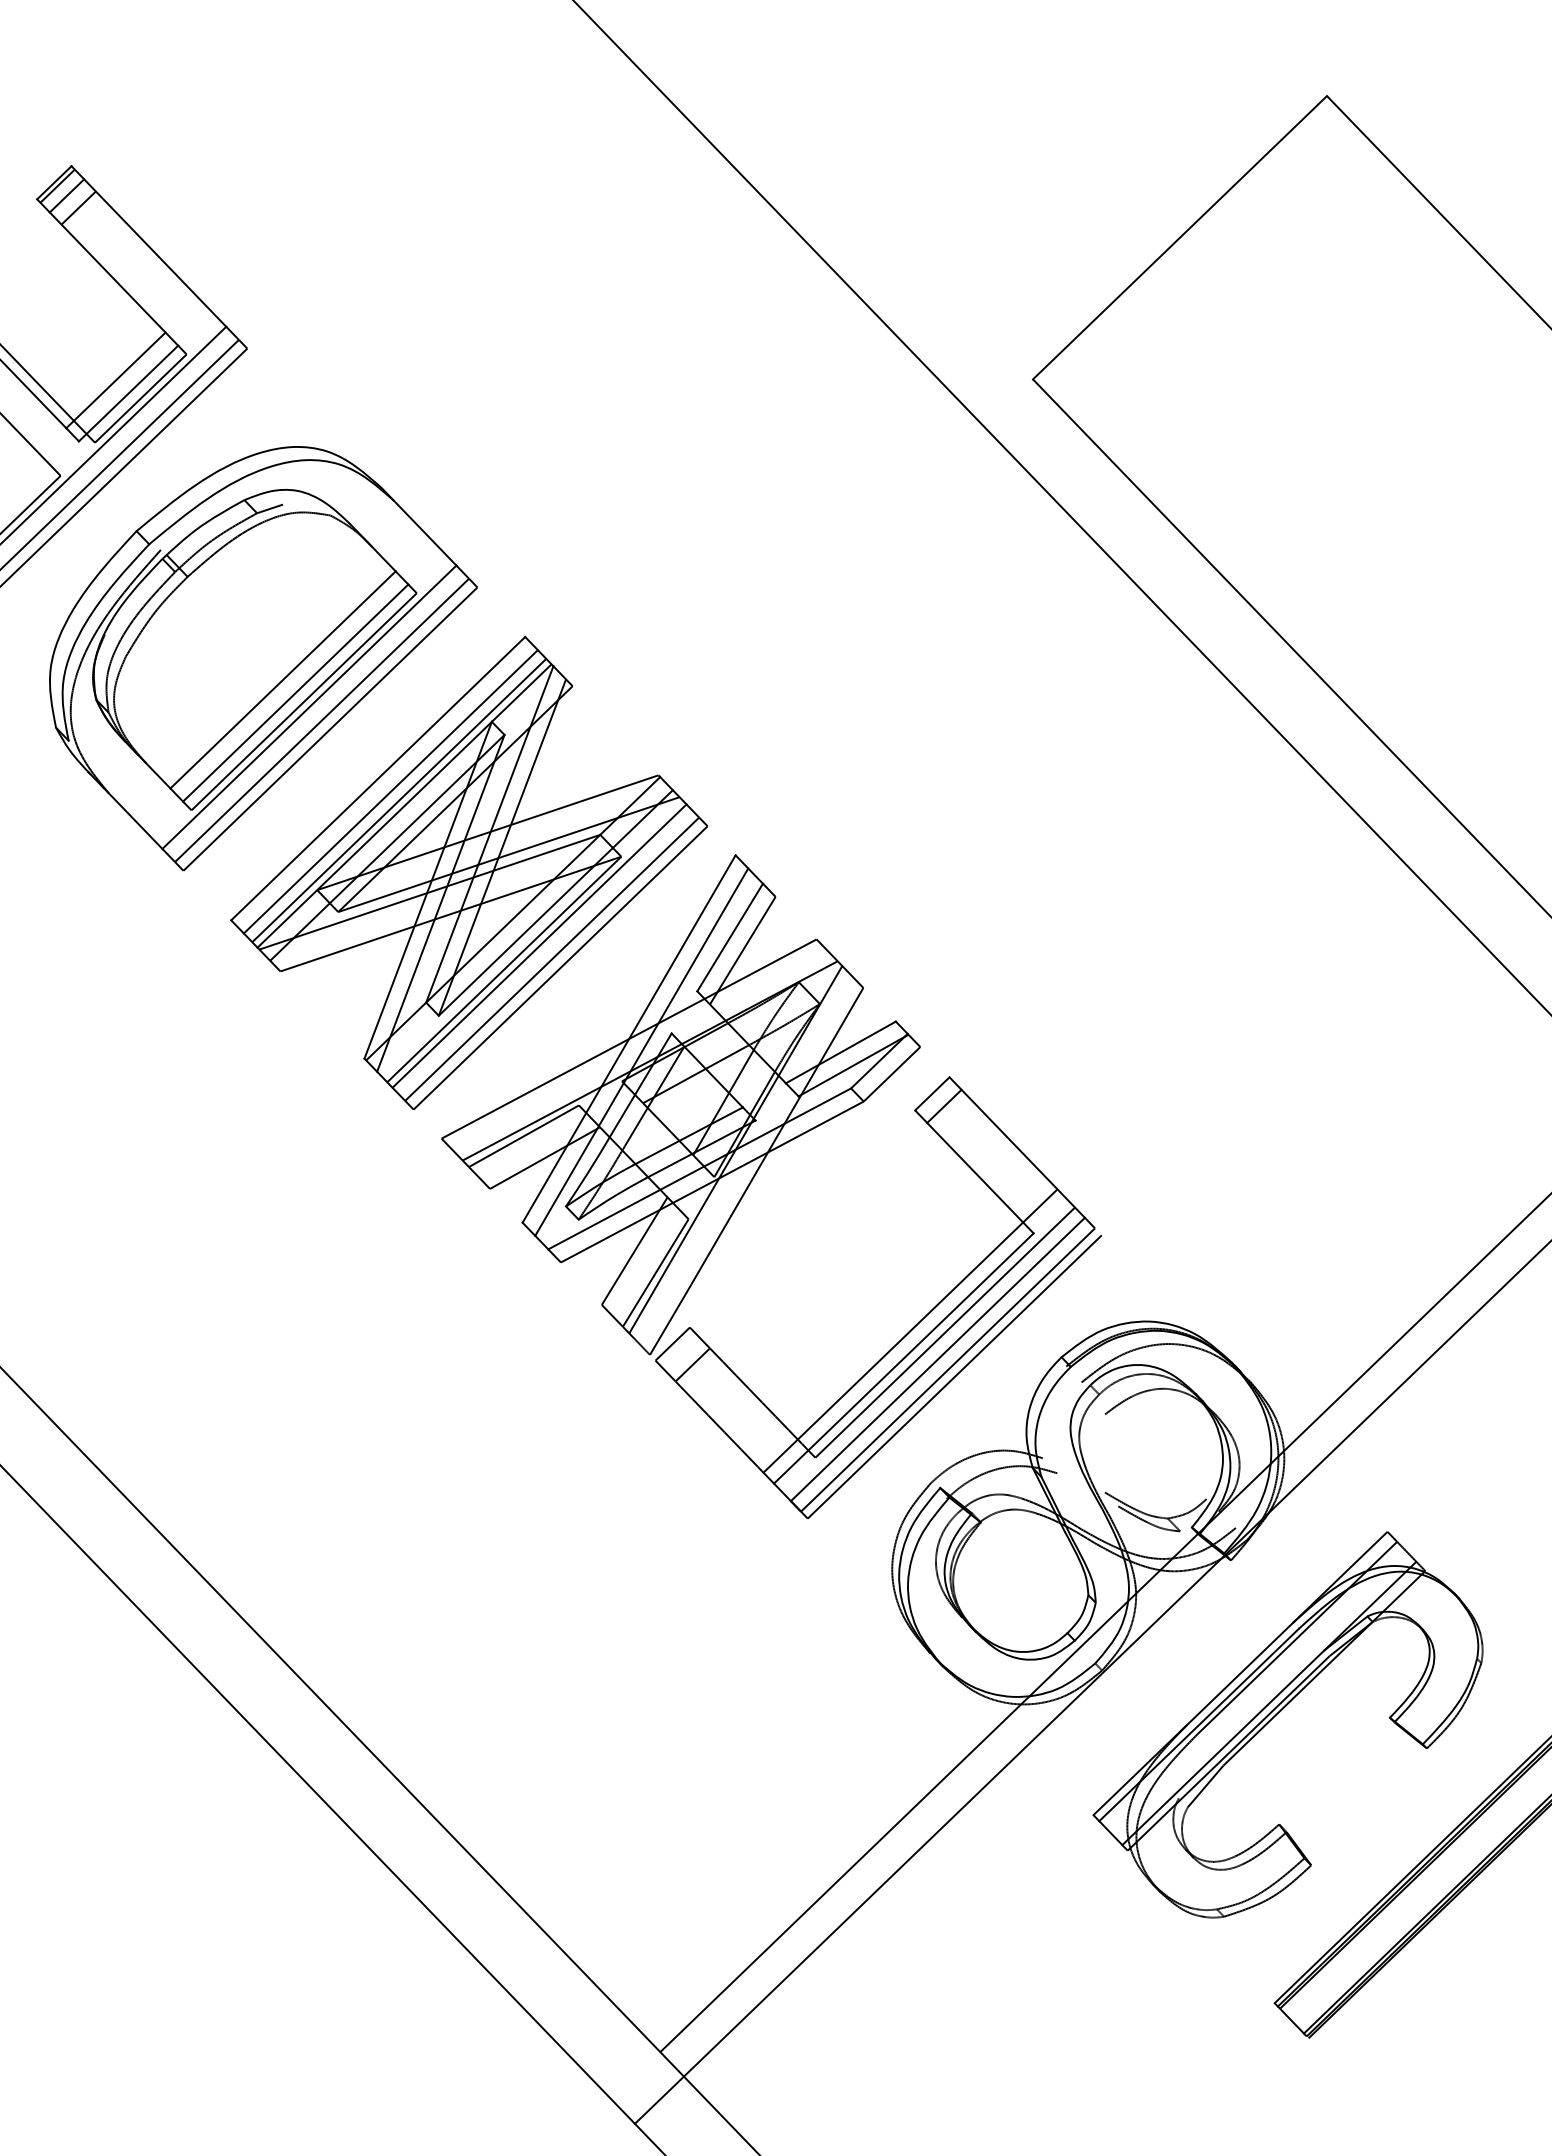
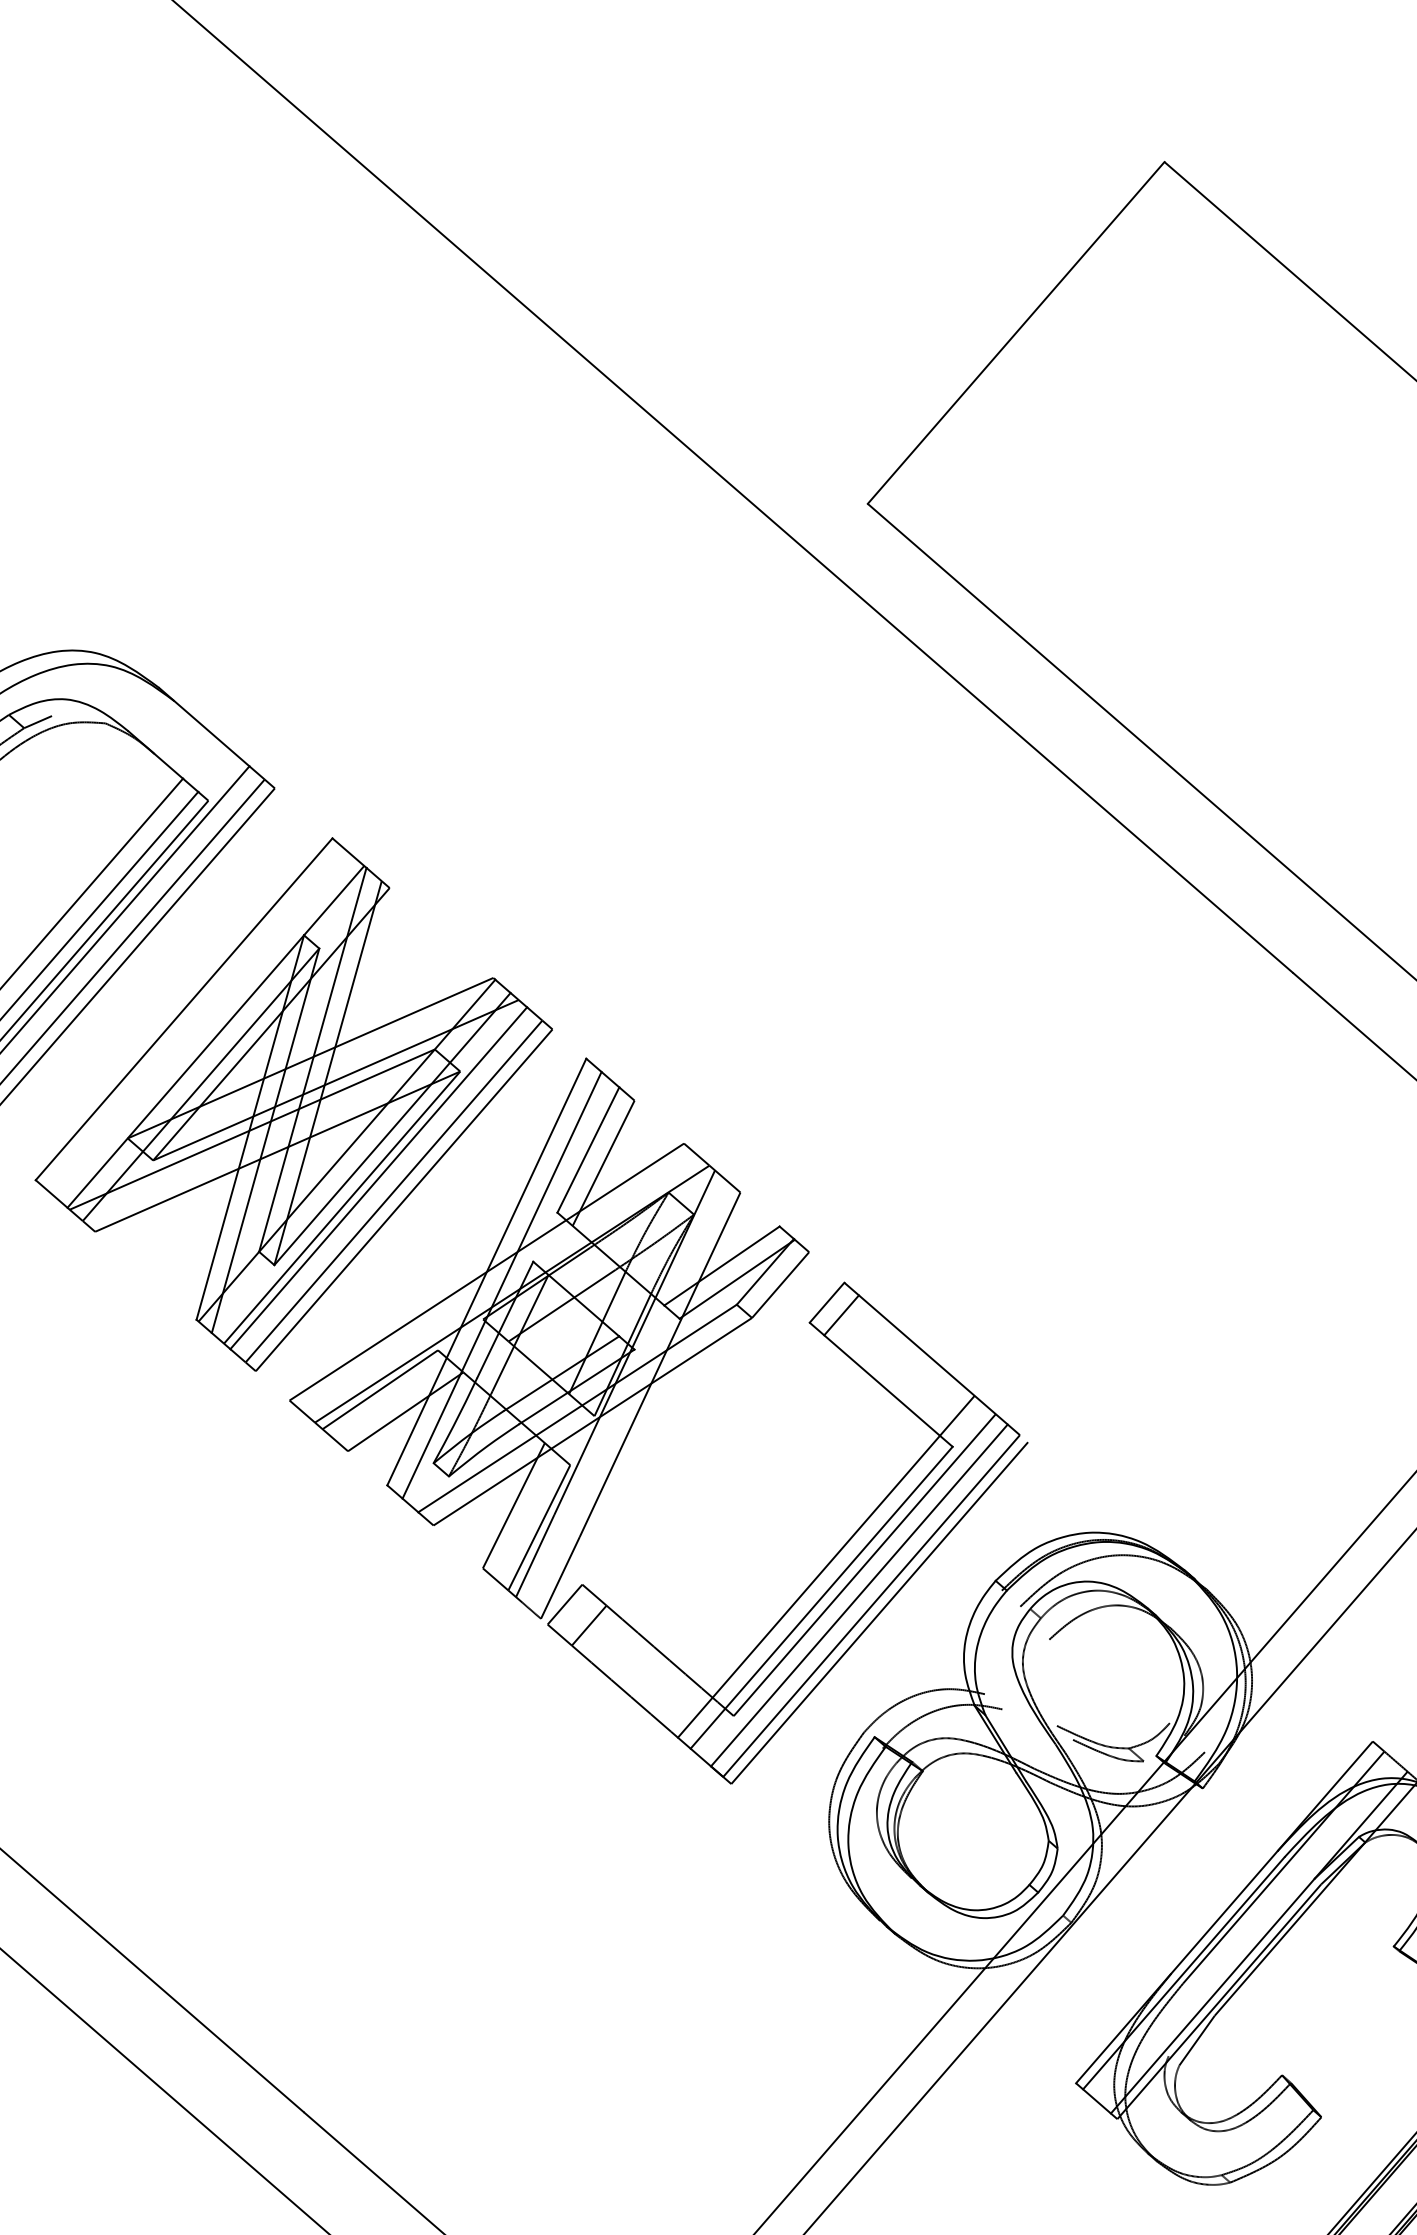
line: (390, 791) -> (198, 1022), removed
line: (399, 800) -> (209, 1031), removed

